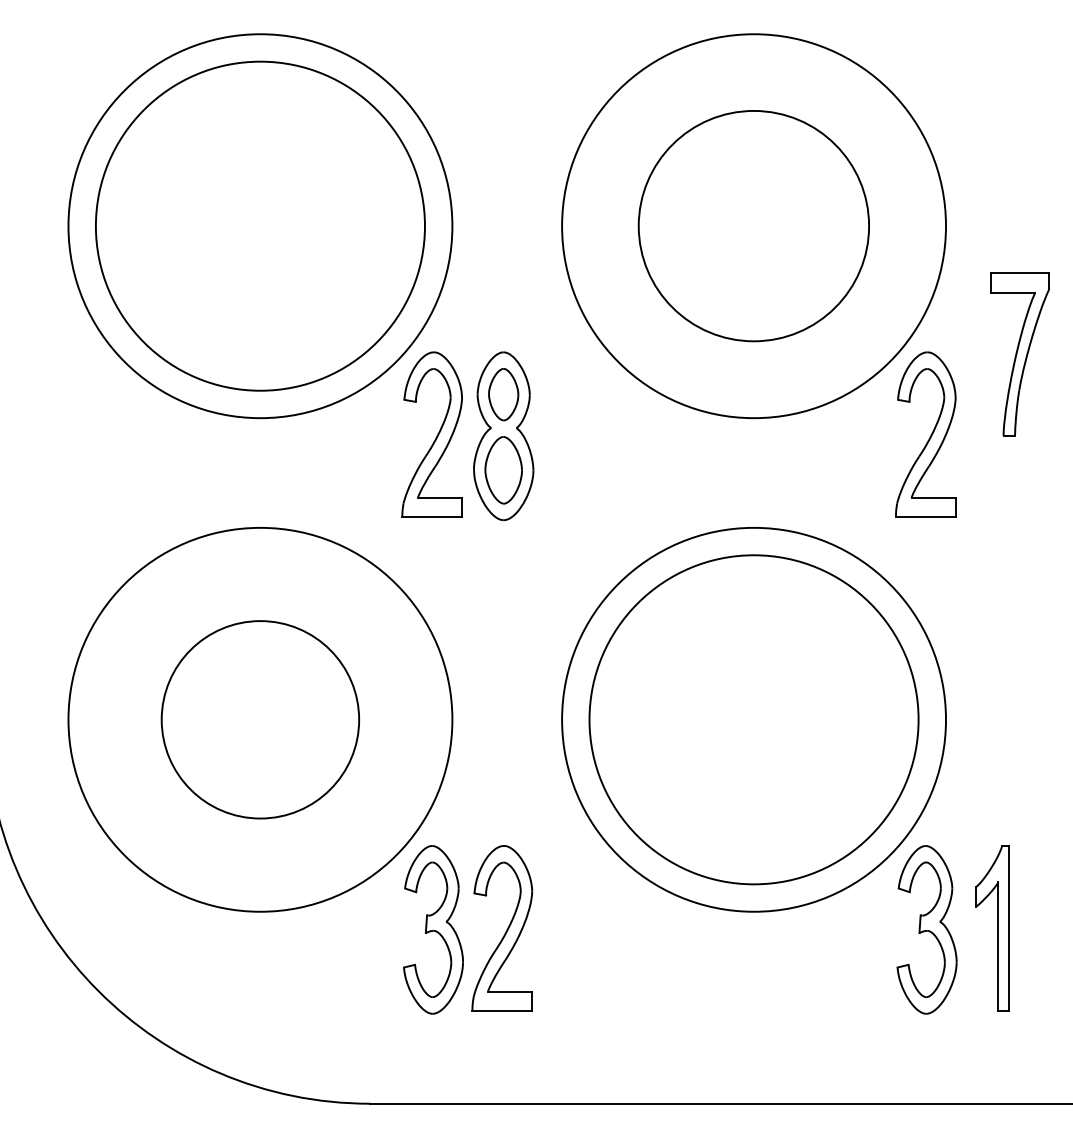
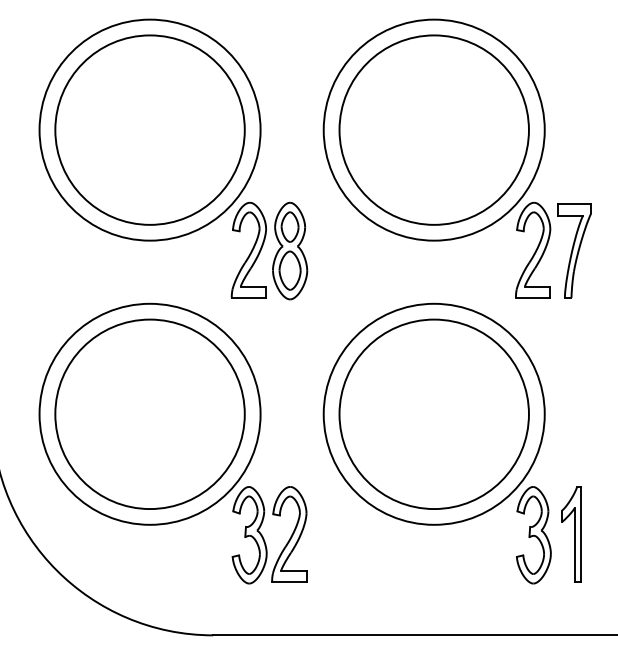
circle: (752, 225) -> (433, 129), size x1.43
part: (1020, 353) -> (574, 250), moved
circle: (259, 720) -> (149, 414), size x1.67

